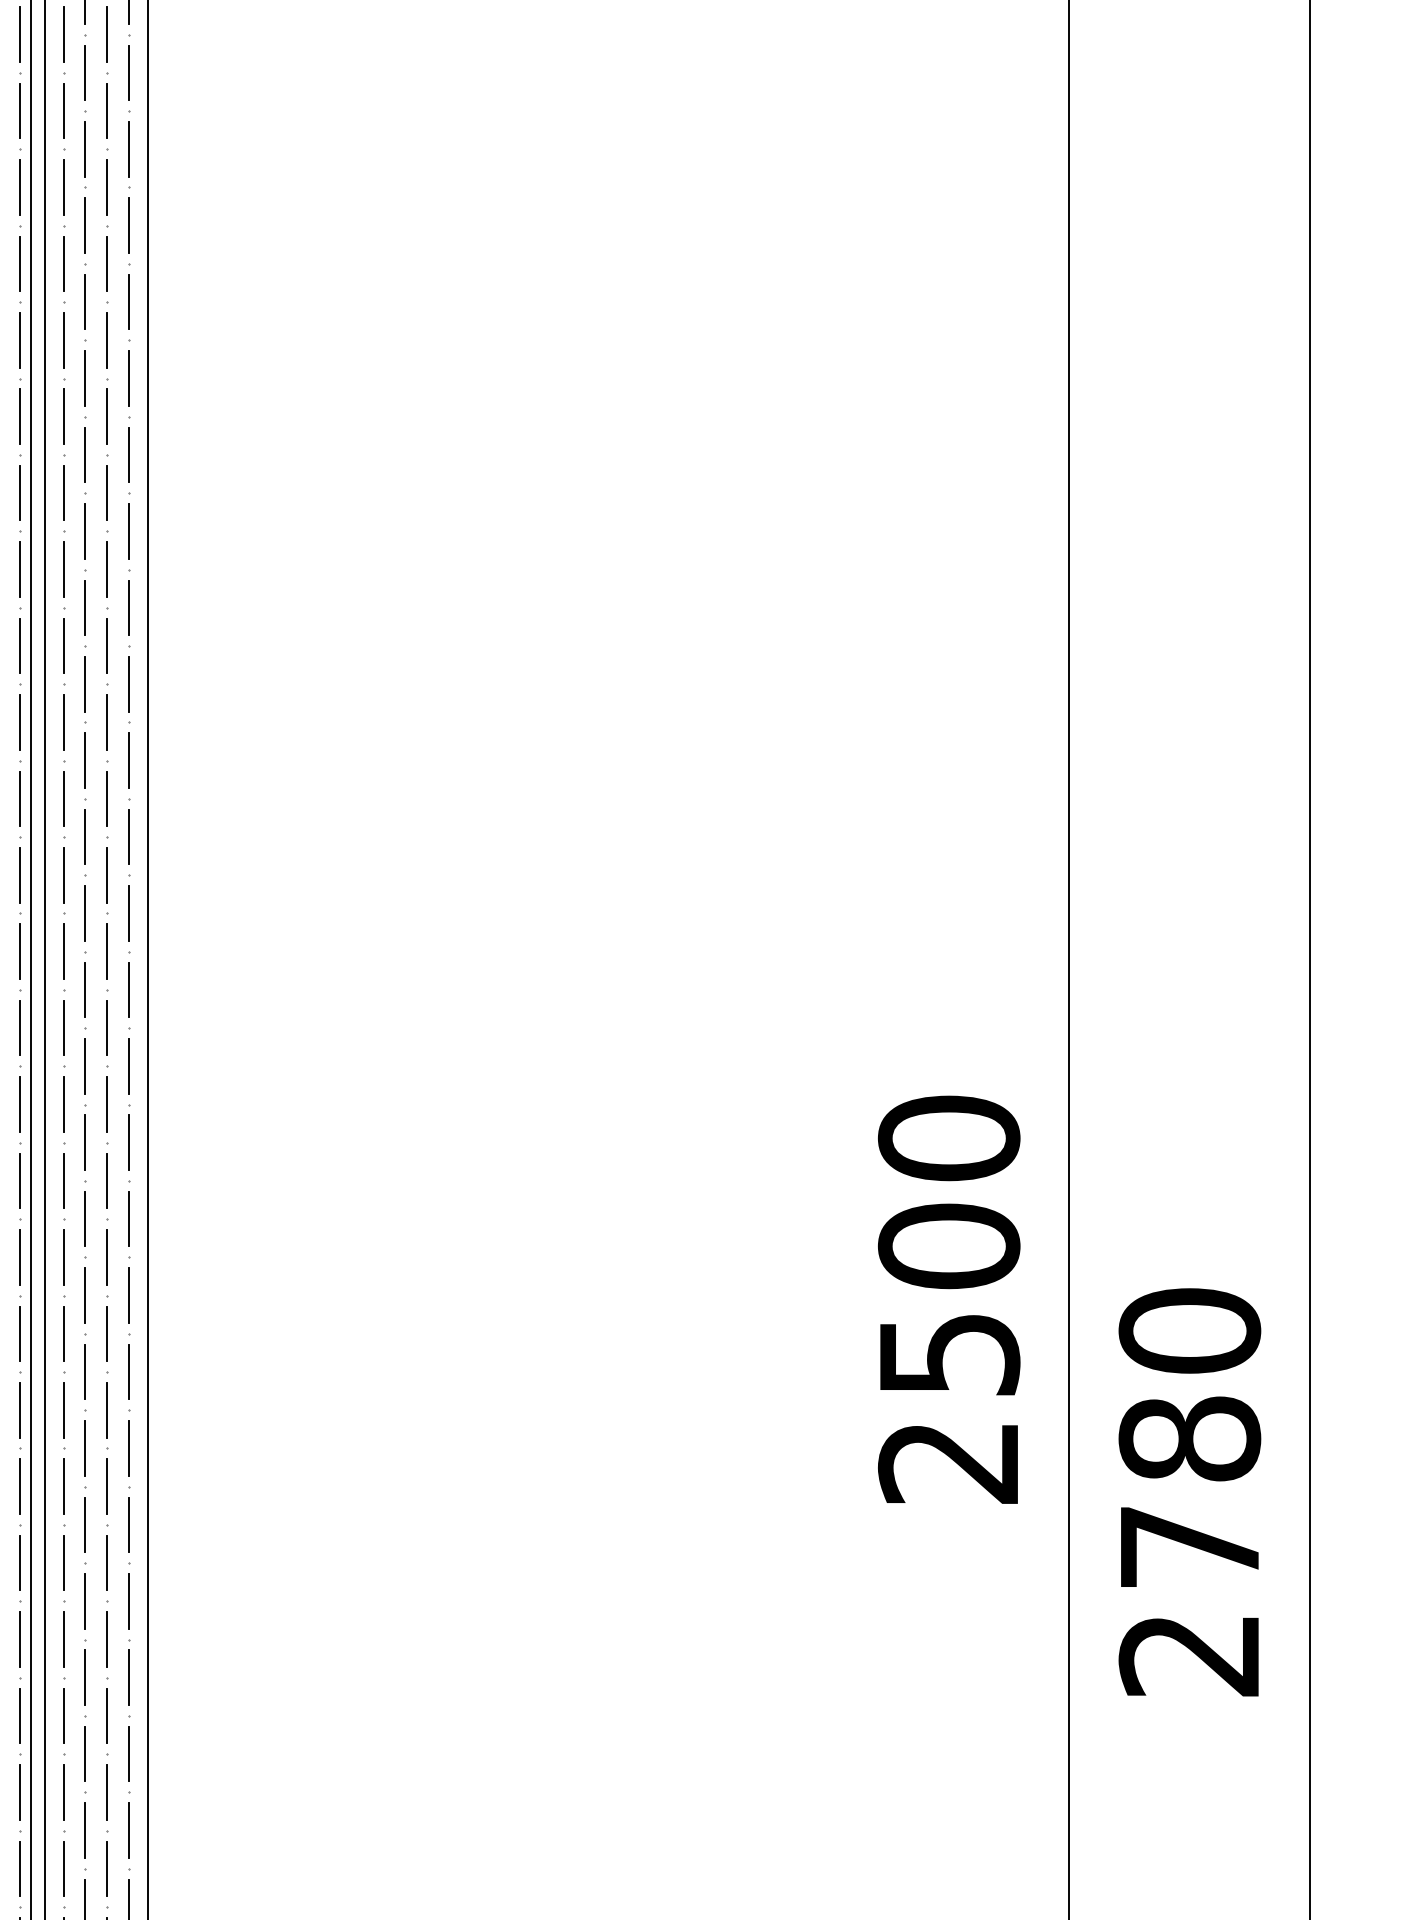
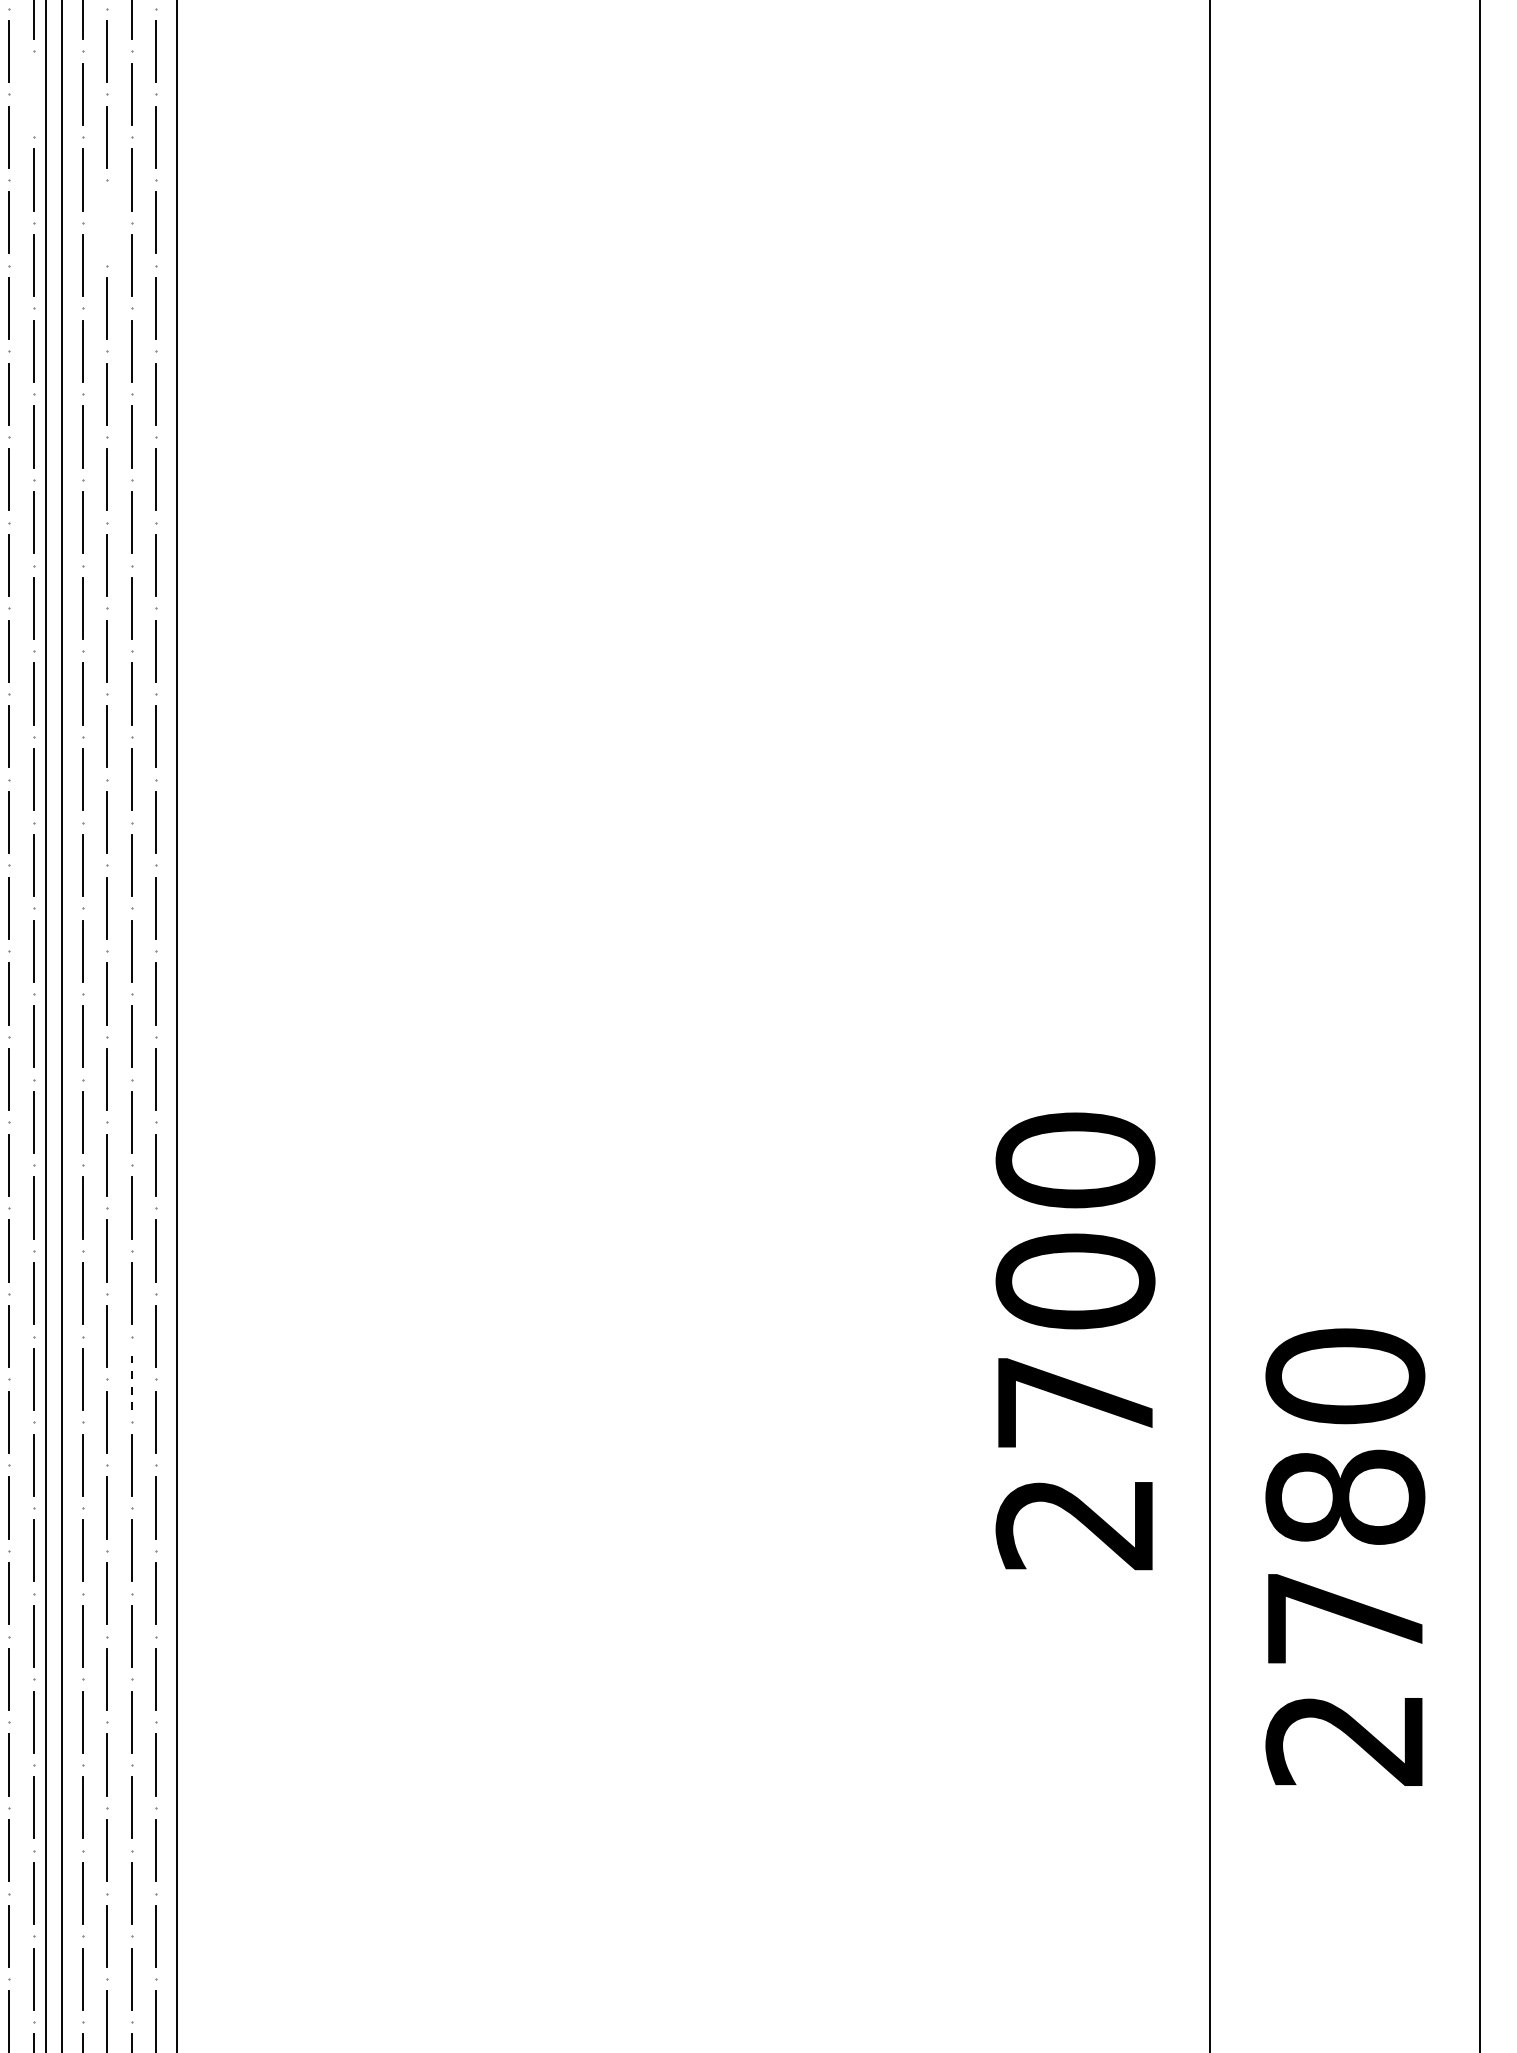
line: (19, 187) -> (33, 94), removed
line: (85, 301) -> (107, 222), removed
line: (107, 1333) -> (131, 1379), solid -> dashed
text: (950, 1354) -> (1077, 1402), 2500 -> 2700

